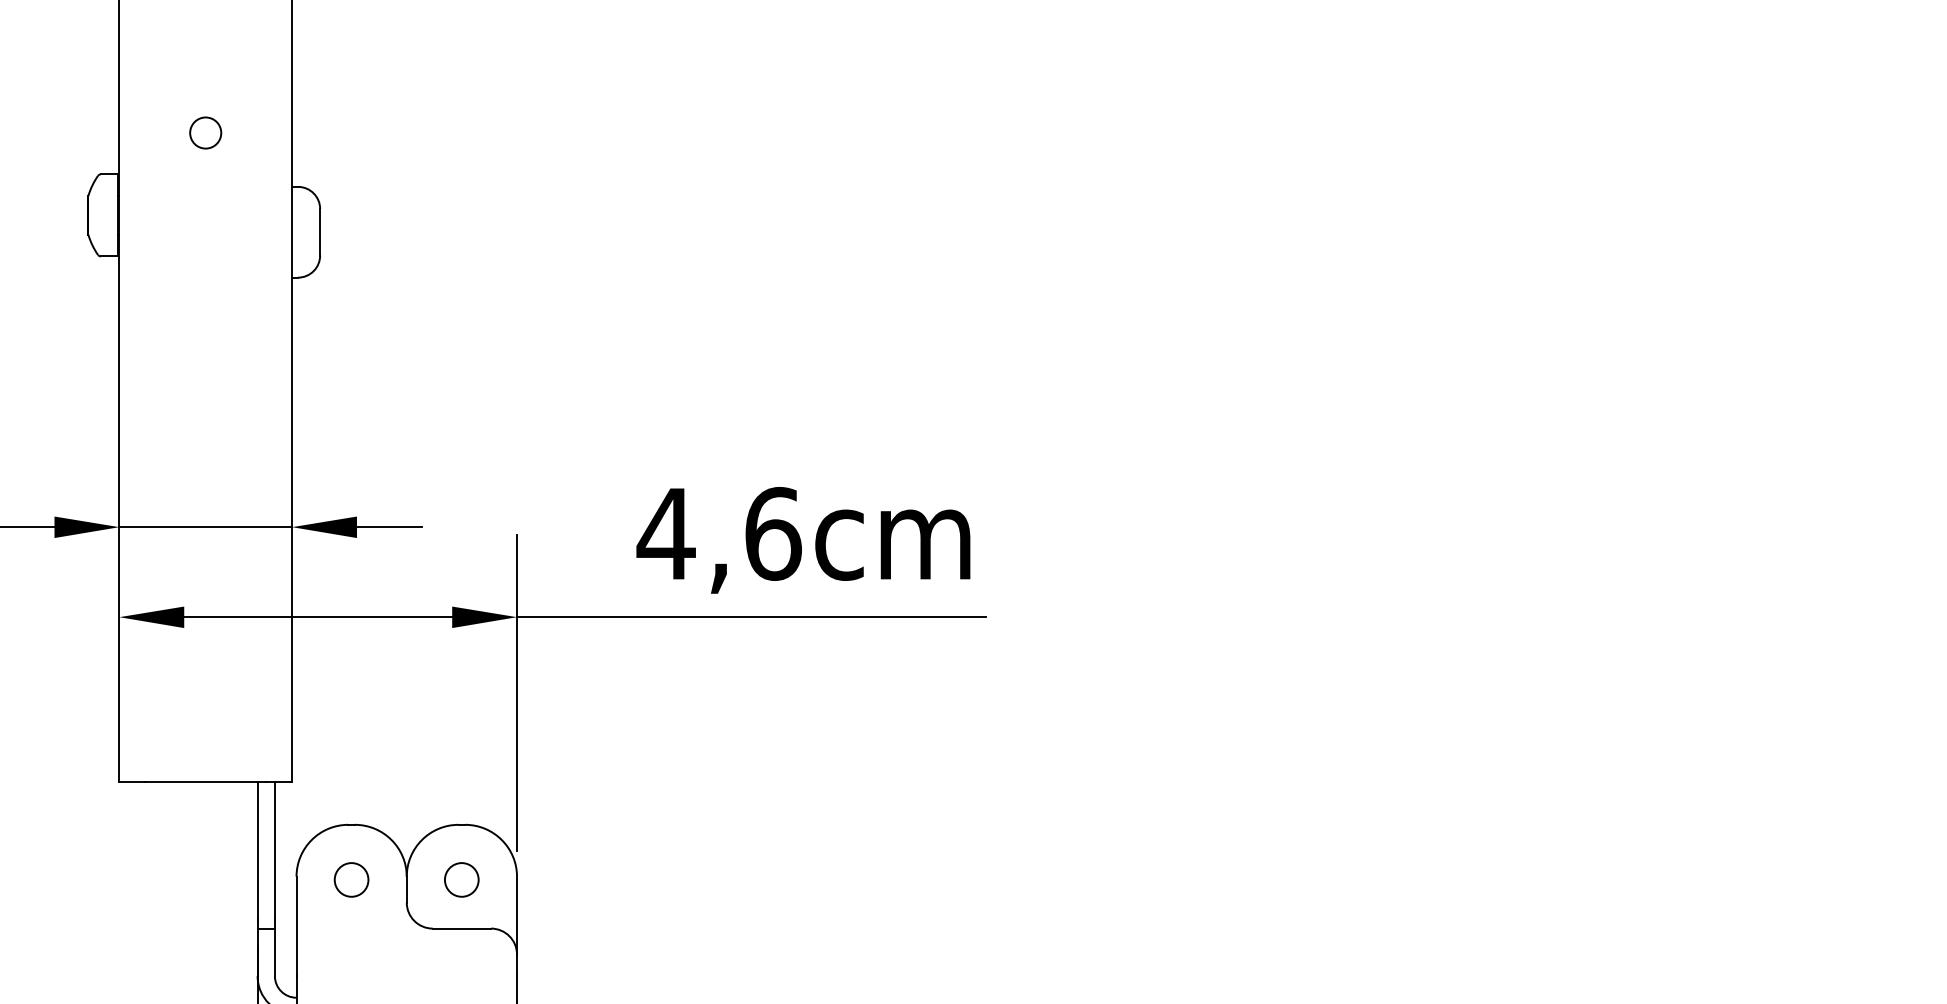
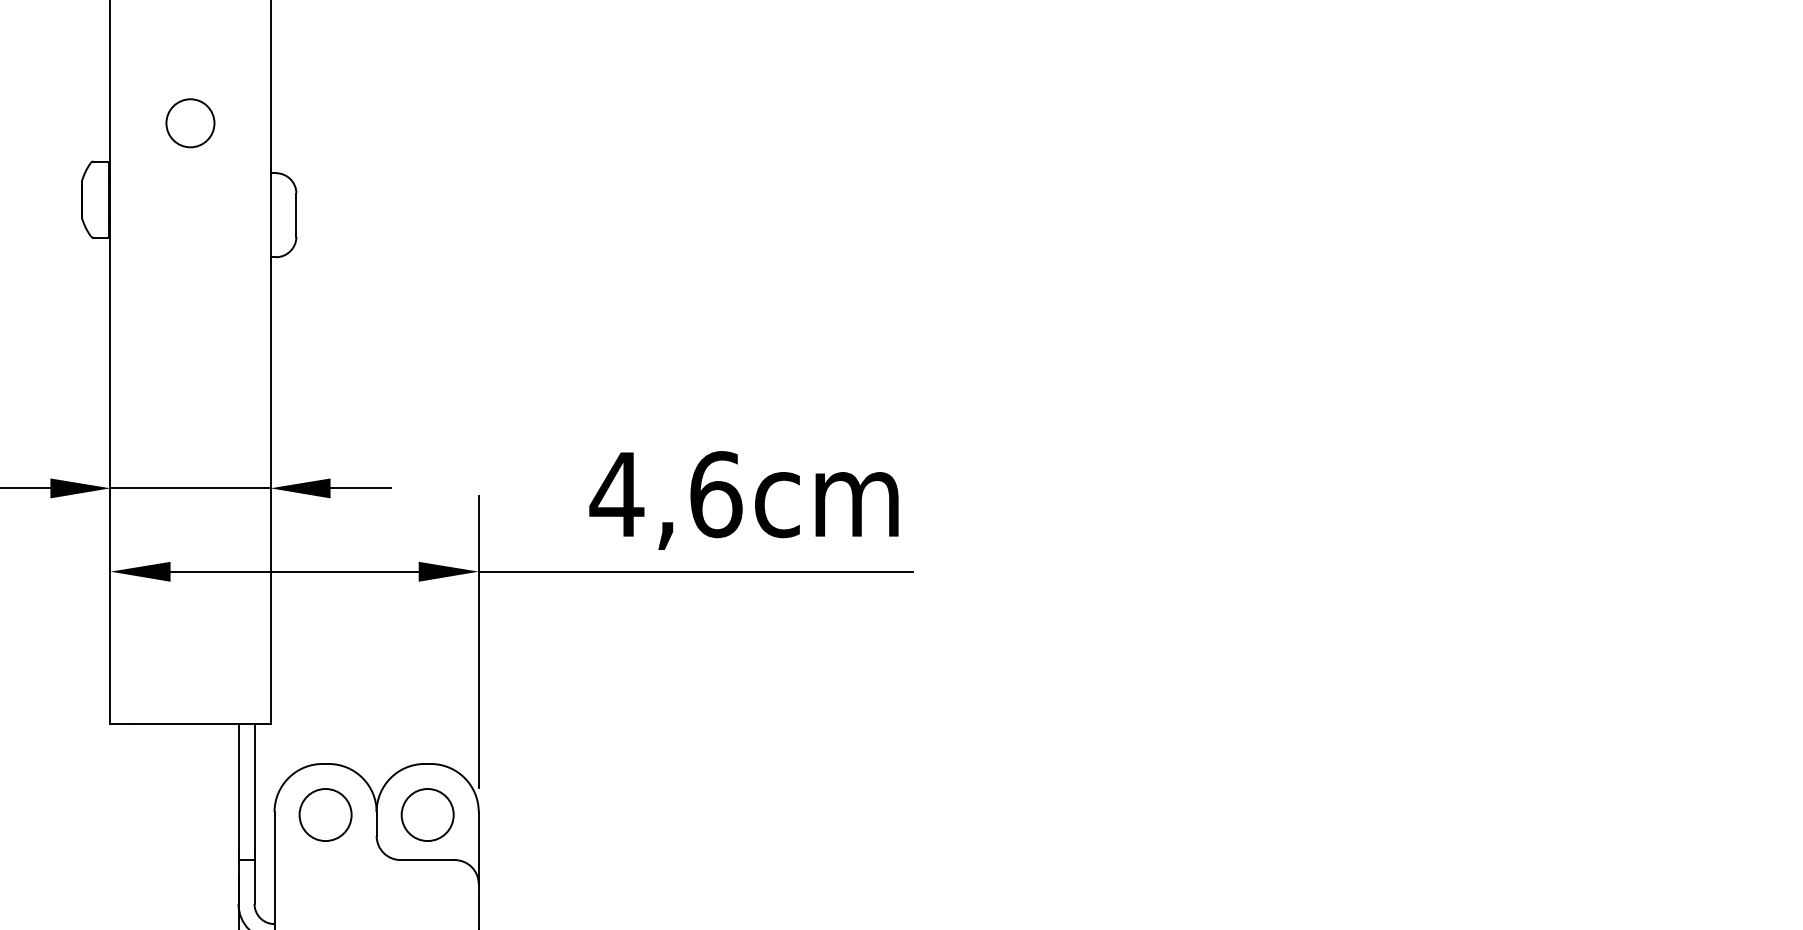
circle: (205, 133) -> (190, 123), size x1.67
circle: (351, 879) -> (325, 814), size x1.67
circle: (461, 879) -> (427, 814), size x1.67

